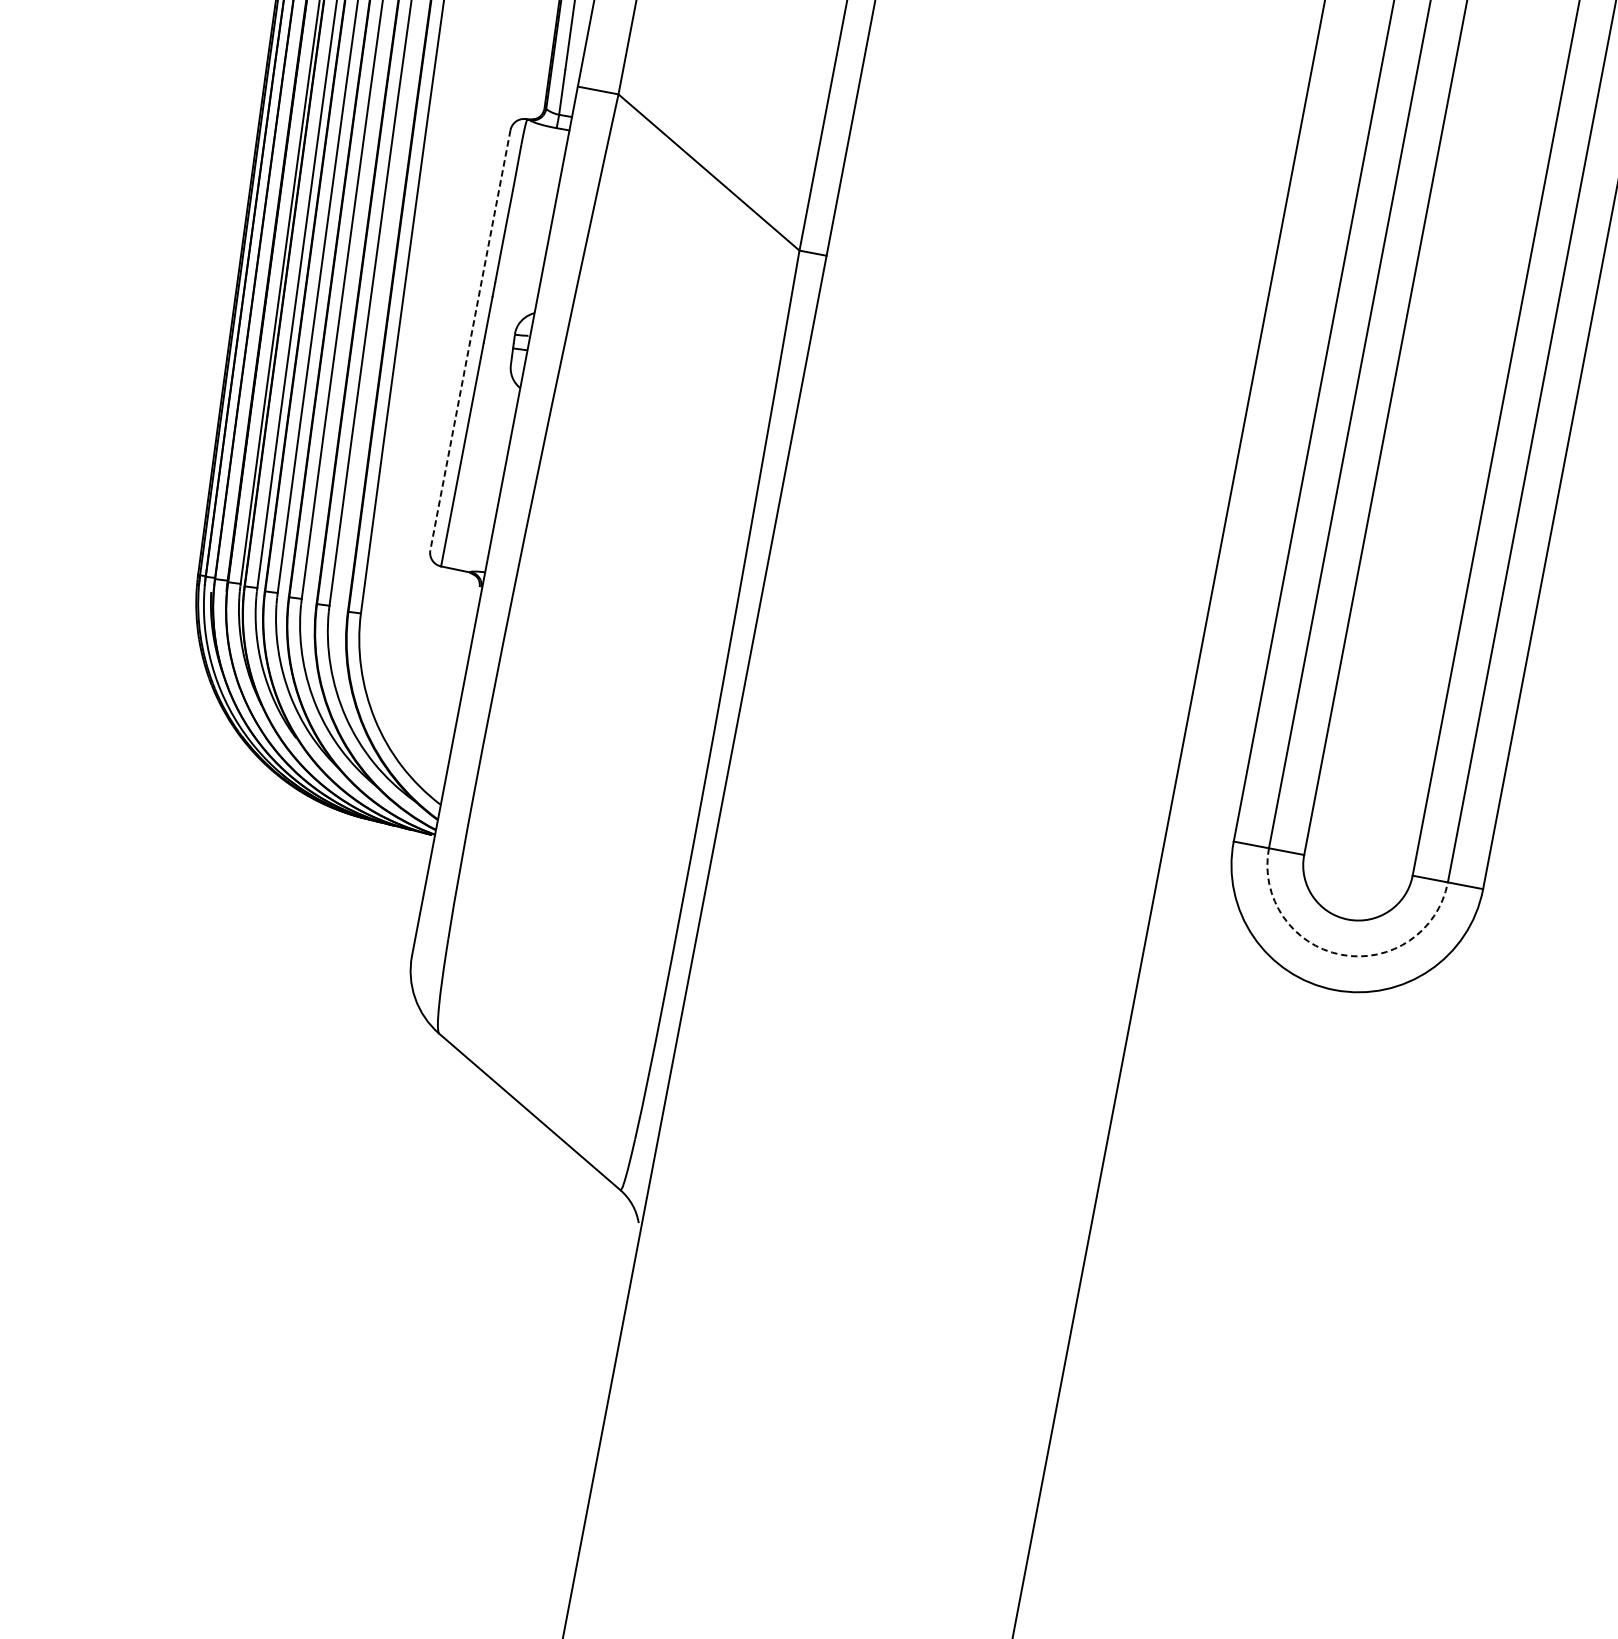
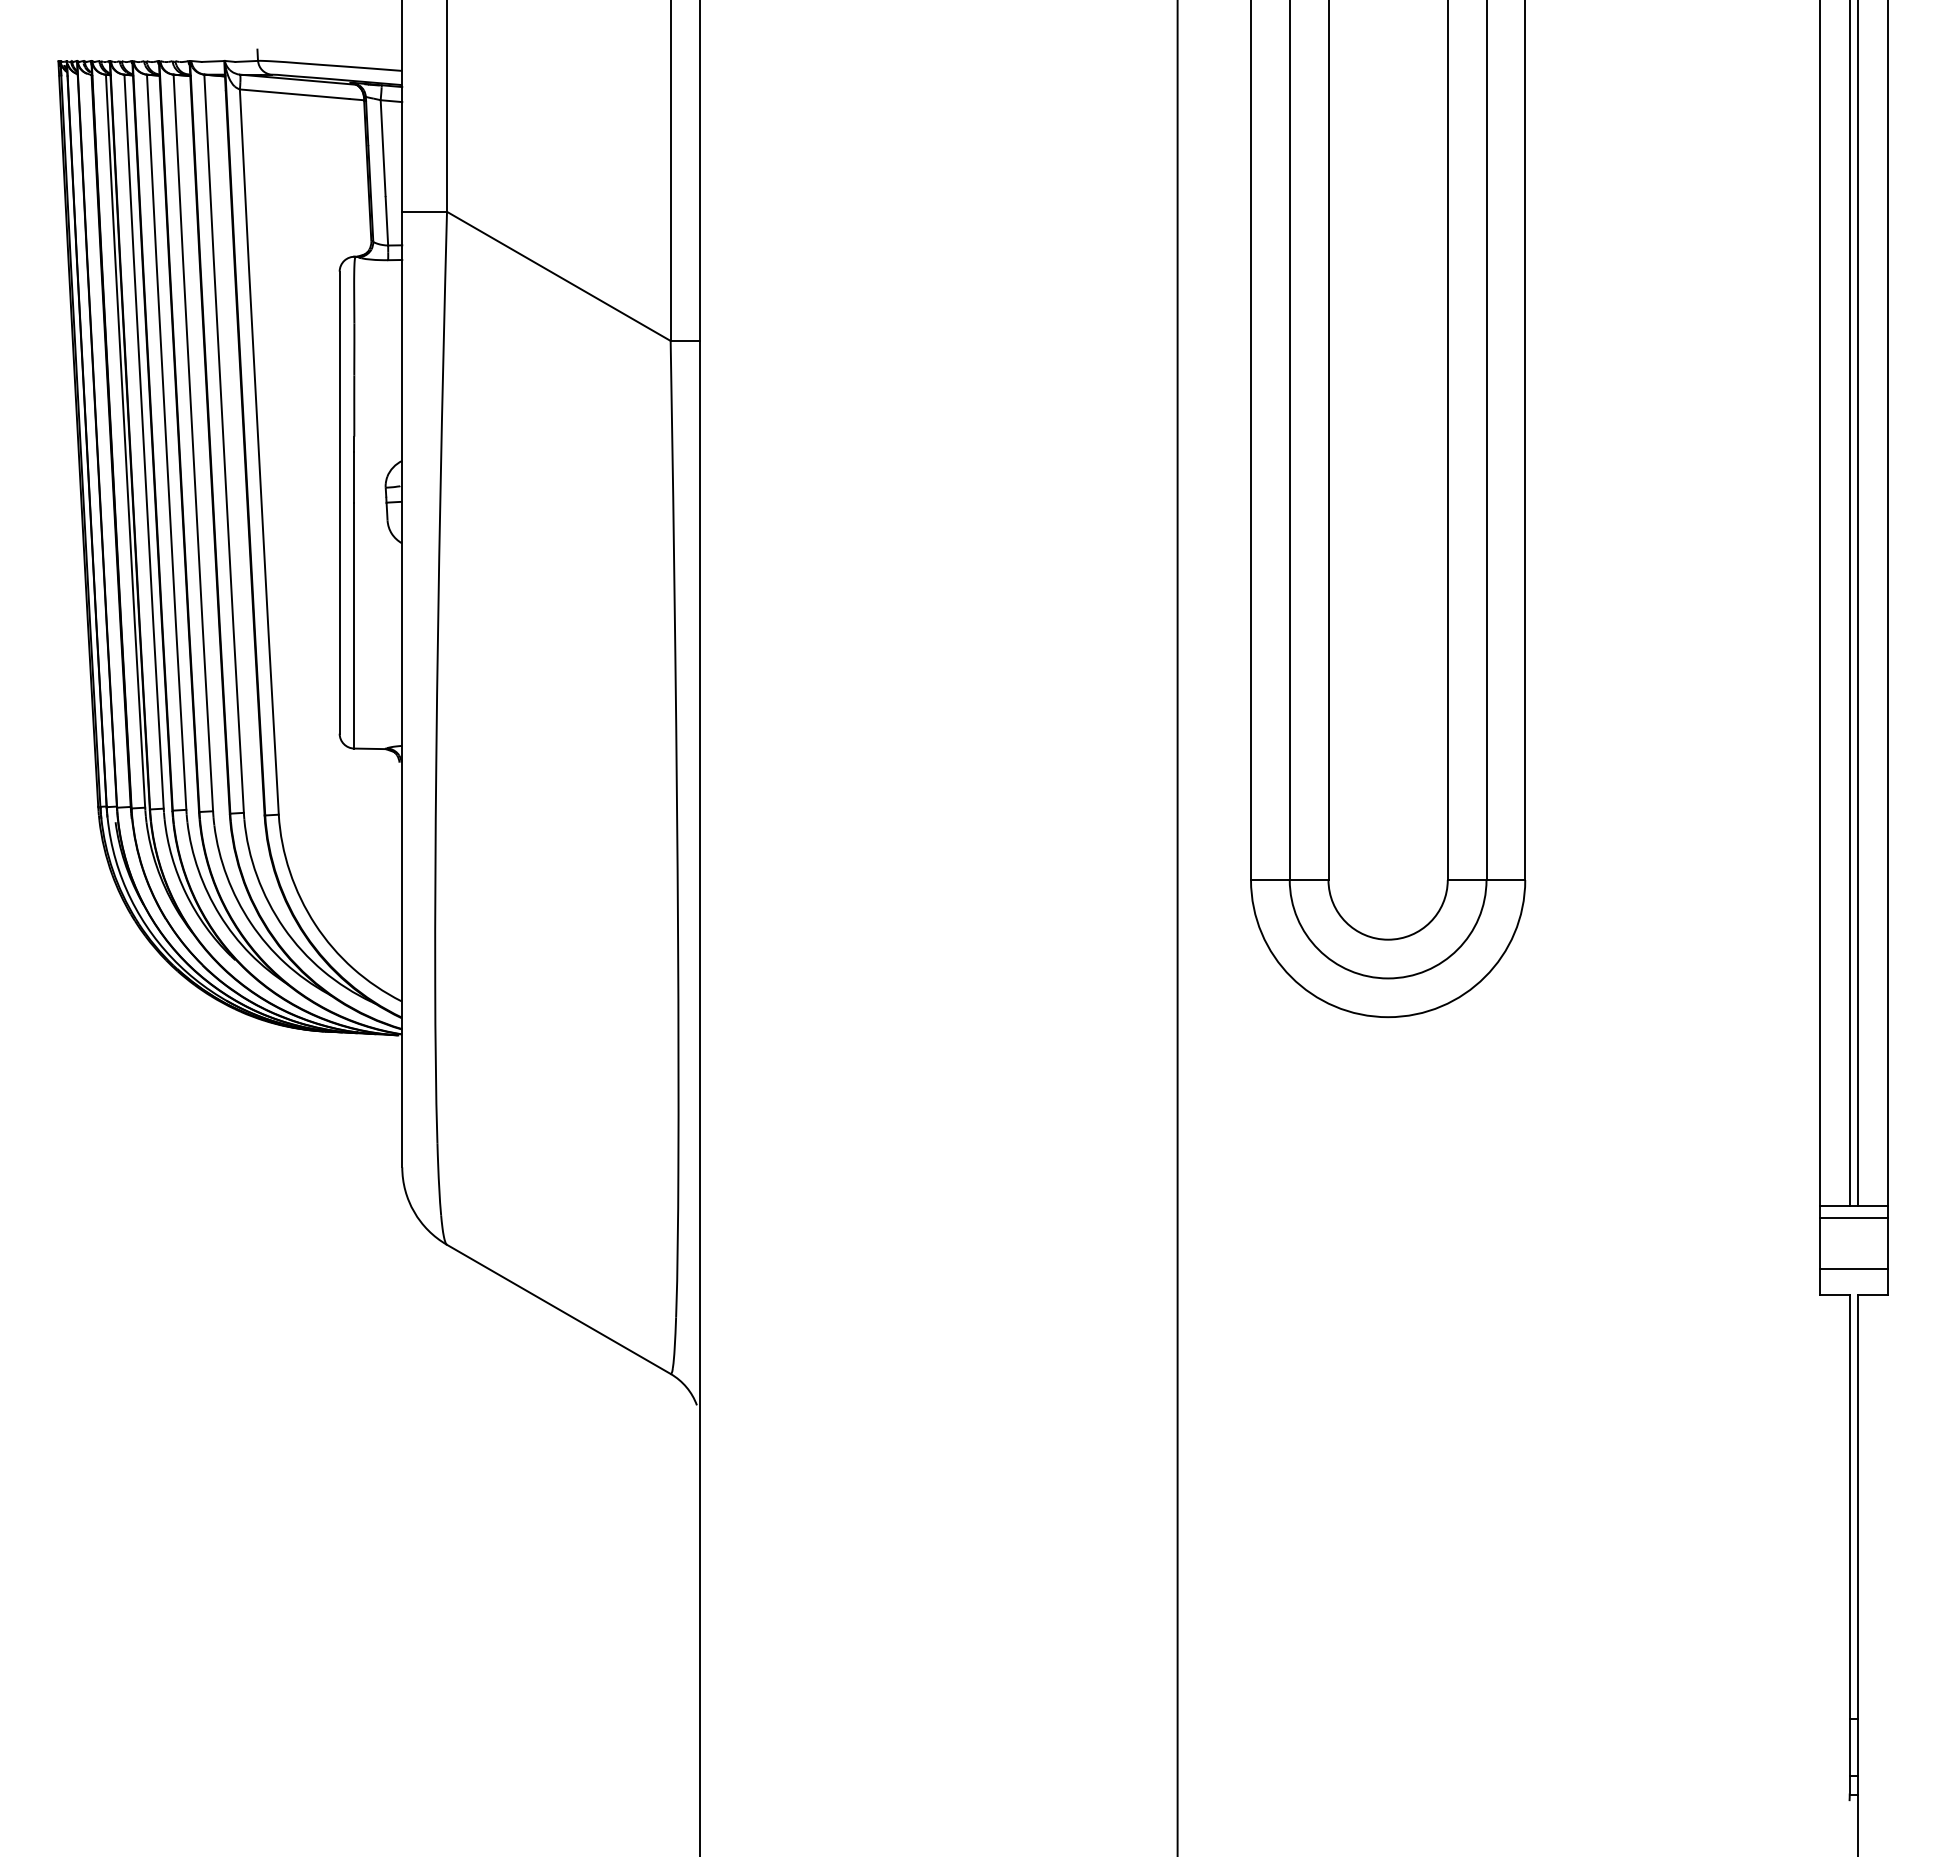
line: (470, 340) -> (339, 502), dashed -> solid
arc: (1341, 954) -> (1388, 978), dashed -> solid

